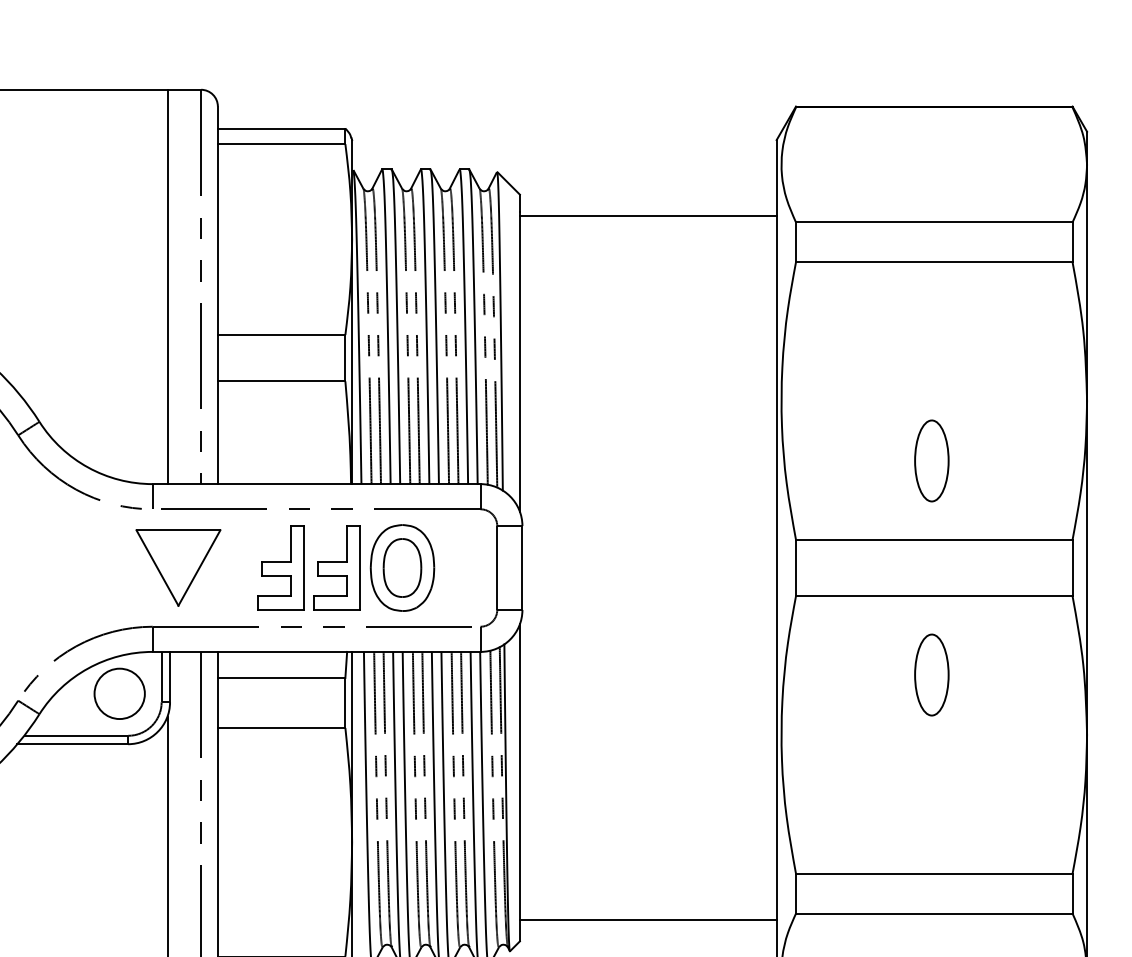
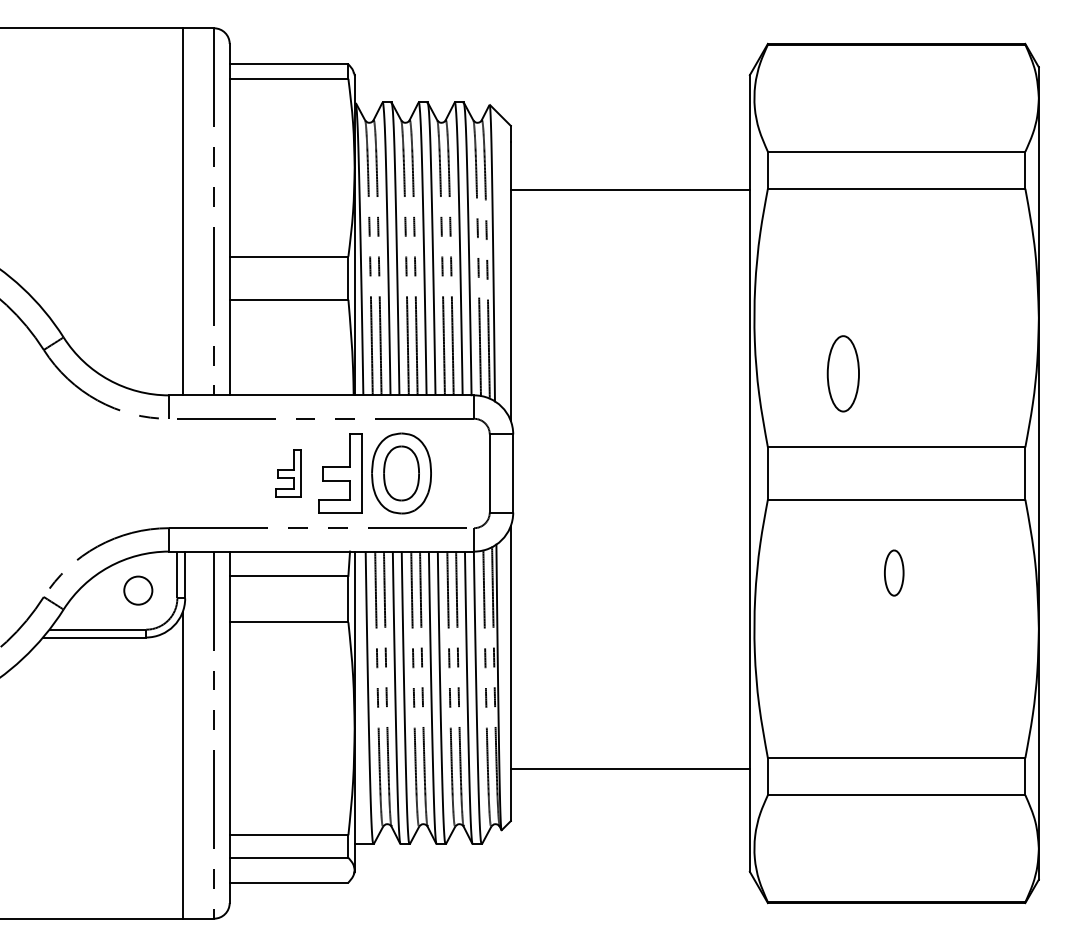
line: (647, 215) -> (629, 190), moved
part: (930, 460) -> (842, 373), moved
part: (177, 568) -> (192, 473), removed
part: (281, 568) -> (288, 473), size x0.6
part: (930, 674) -> (893, 572), size x0.6
circle: (118, 693) -> (137, 590), size x0.6
line: (647, 920) -> (629, 768), moved

